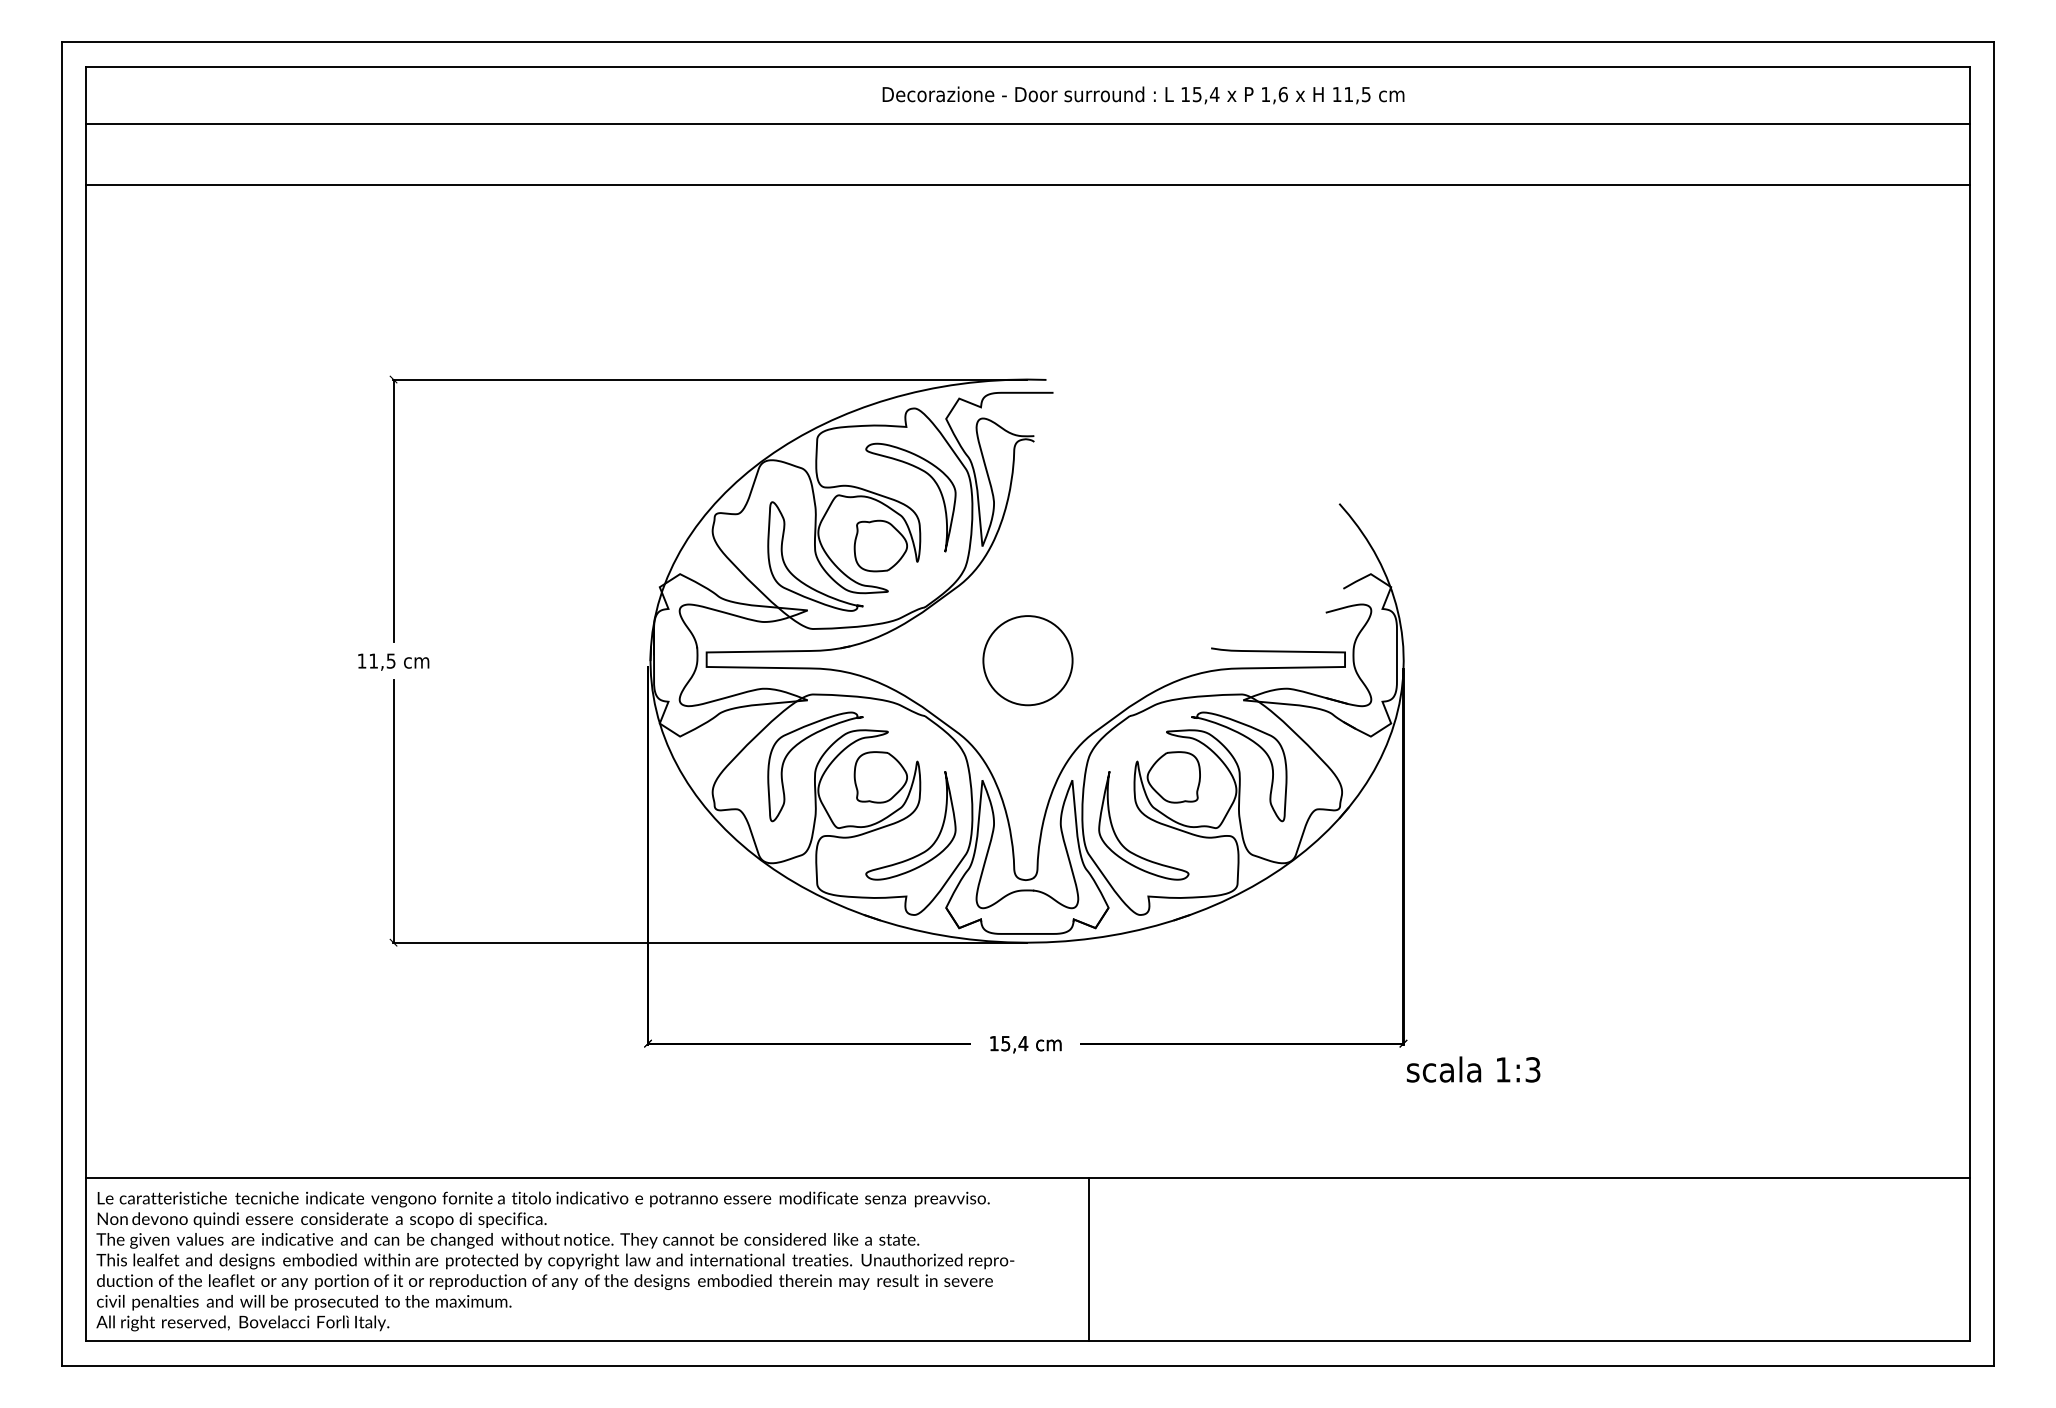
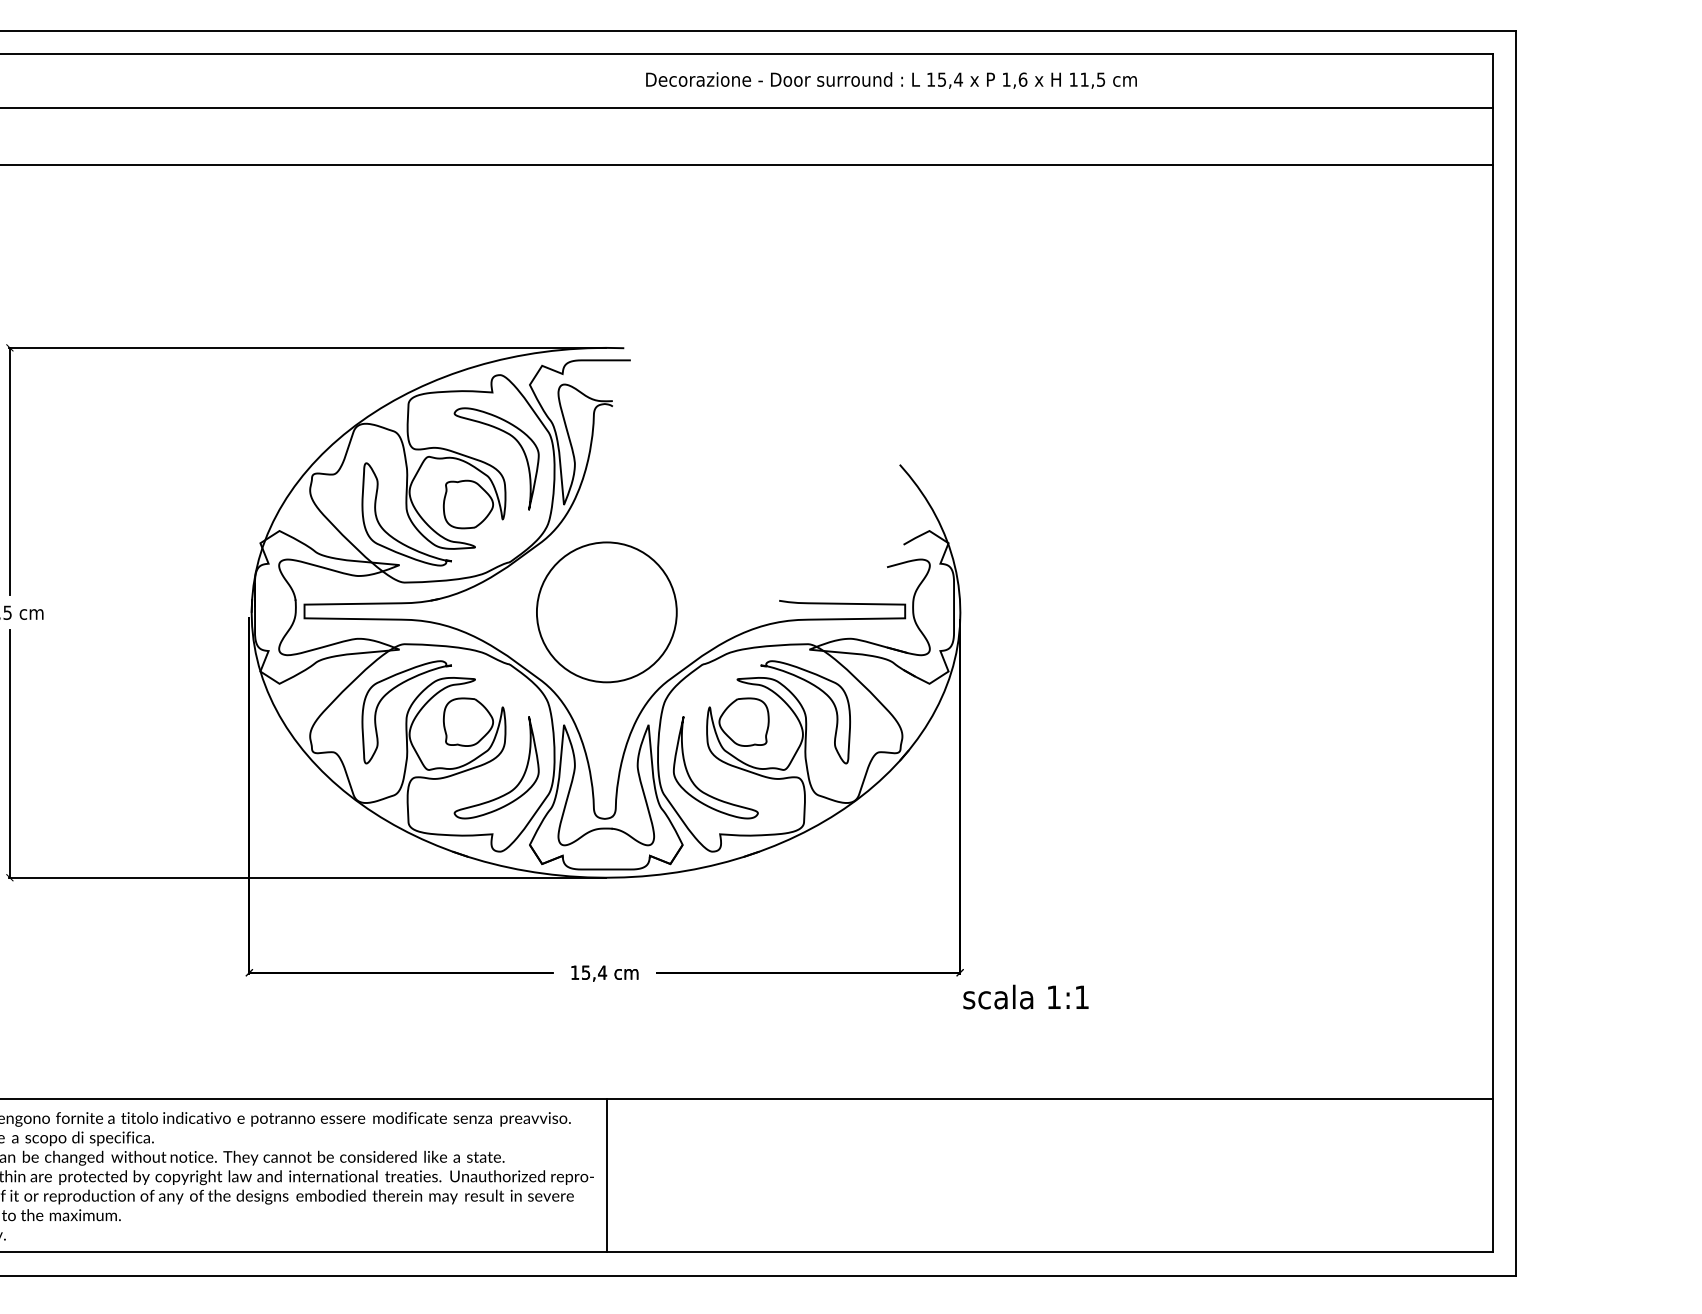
text: (1143, 95) -> (891, 80), moved
circle: (1027, 660) -> (606, 612), size x1.67
text: (1532, 1069) -> (1081, 997), 1:3 -> 1:1
line: (1088, 1259) -> (606, 1175), moved

